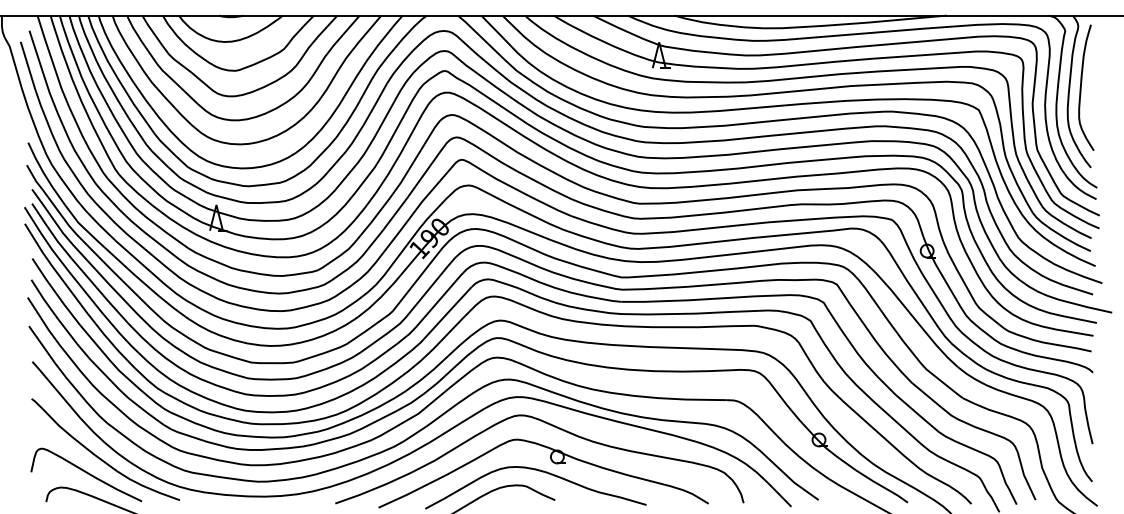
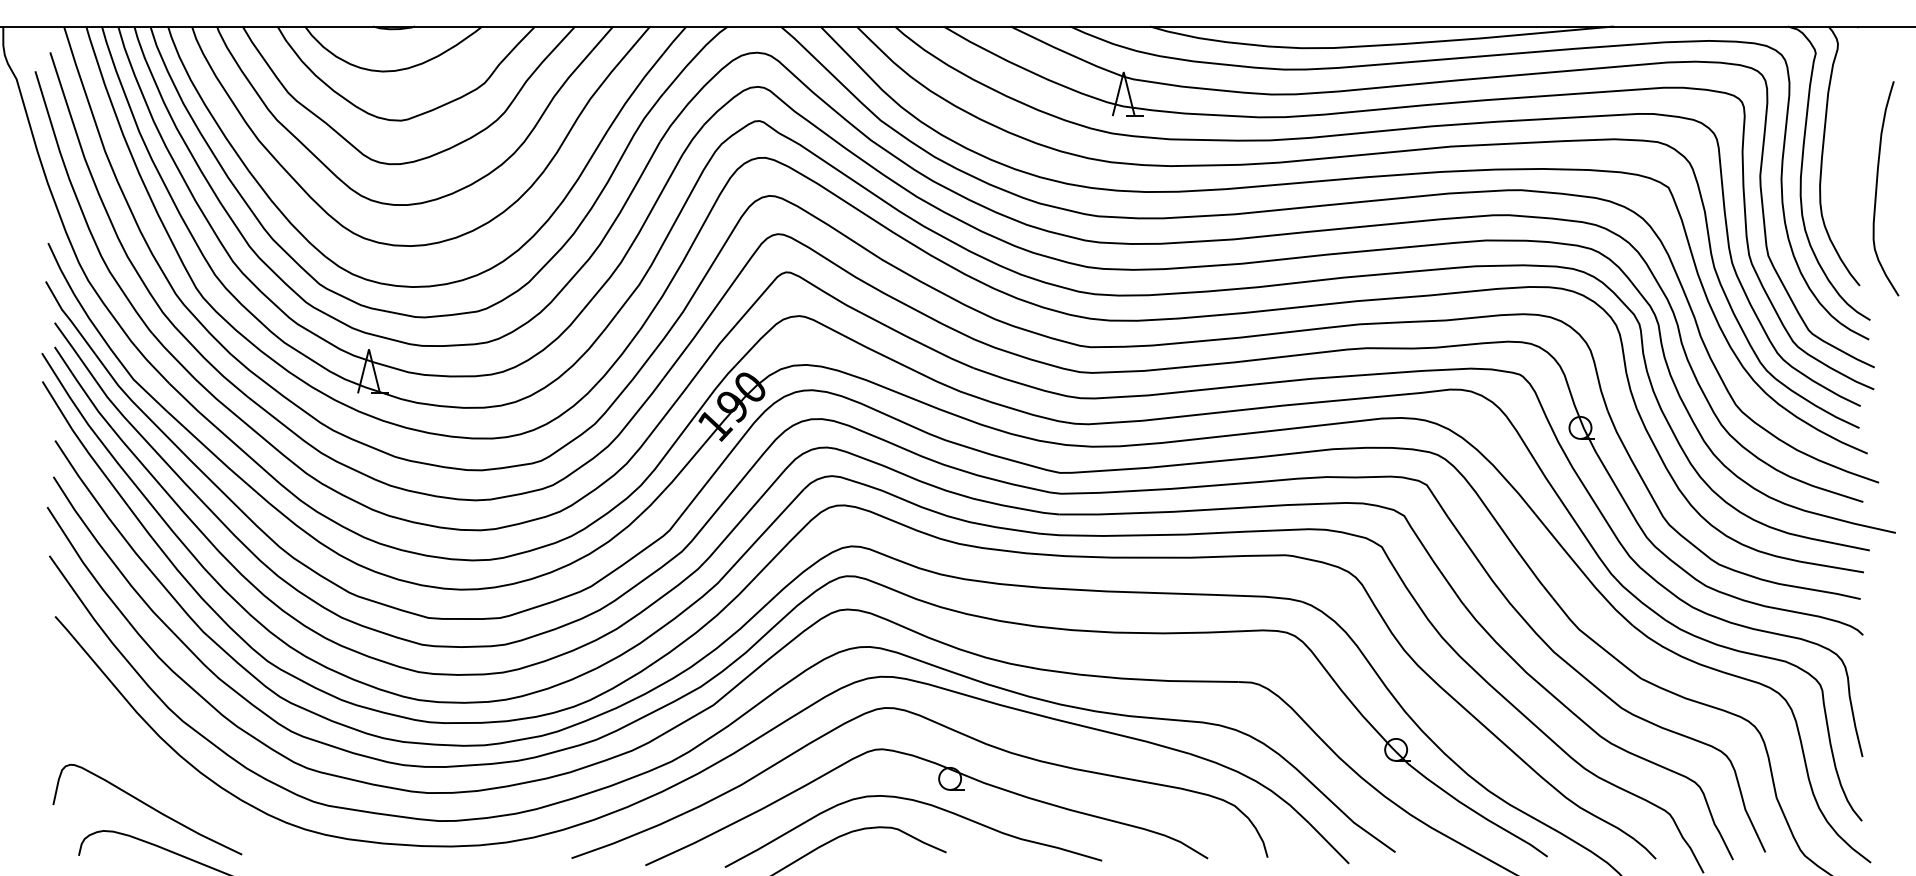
curve: (1081, 87) -> (1877, 188), moved
curve: (100, 457) -> (171, 779), removed

